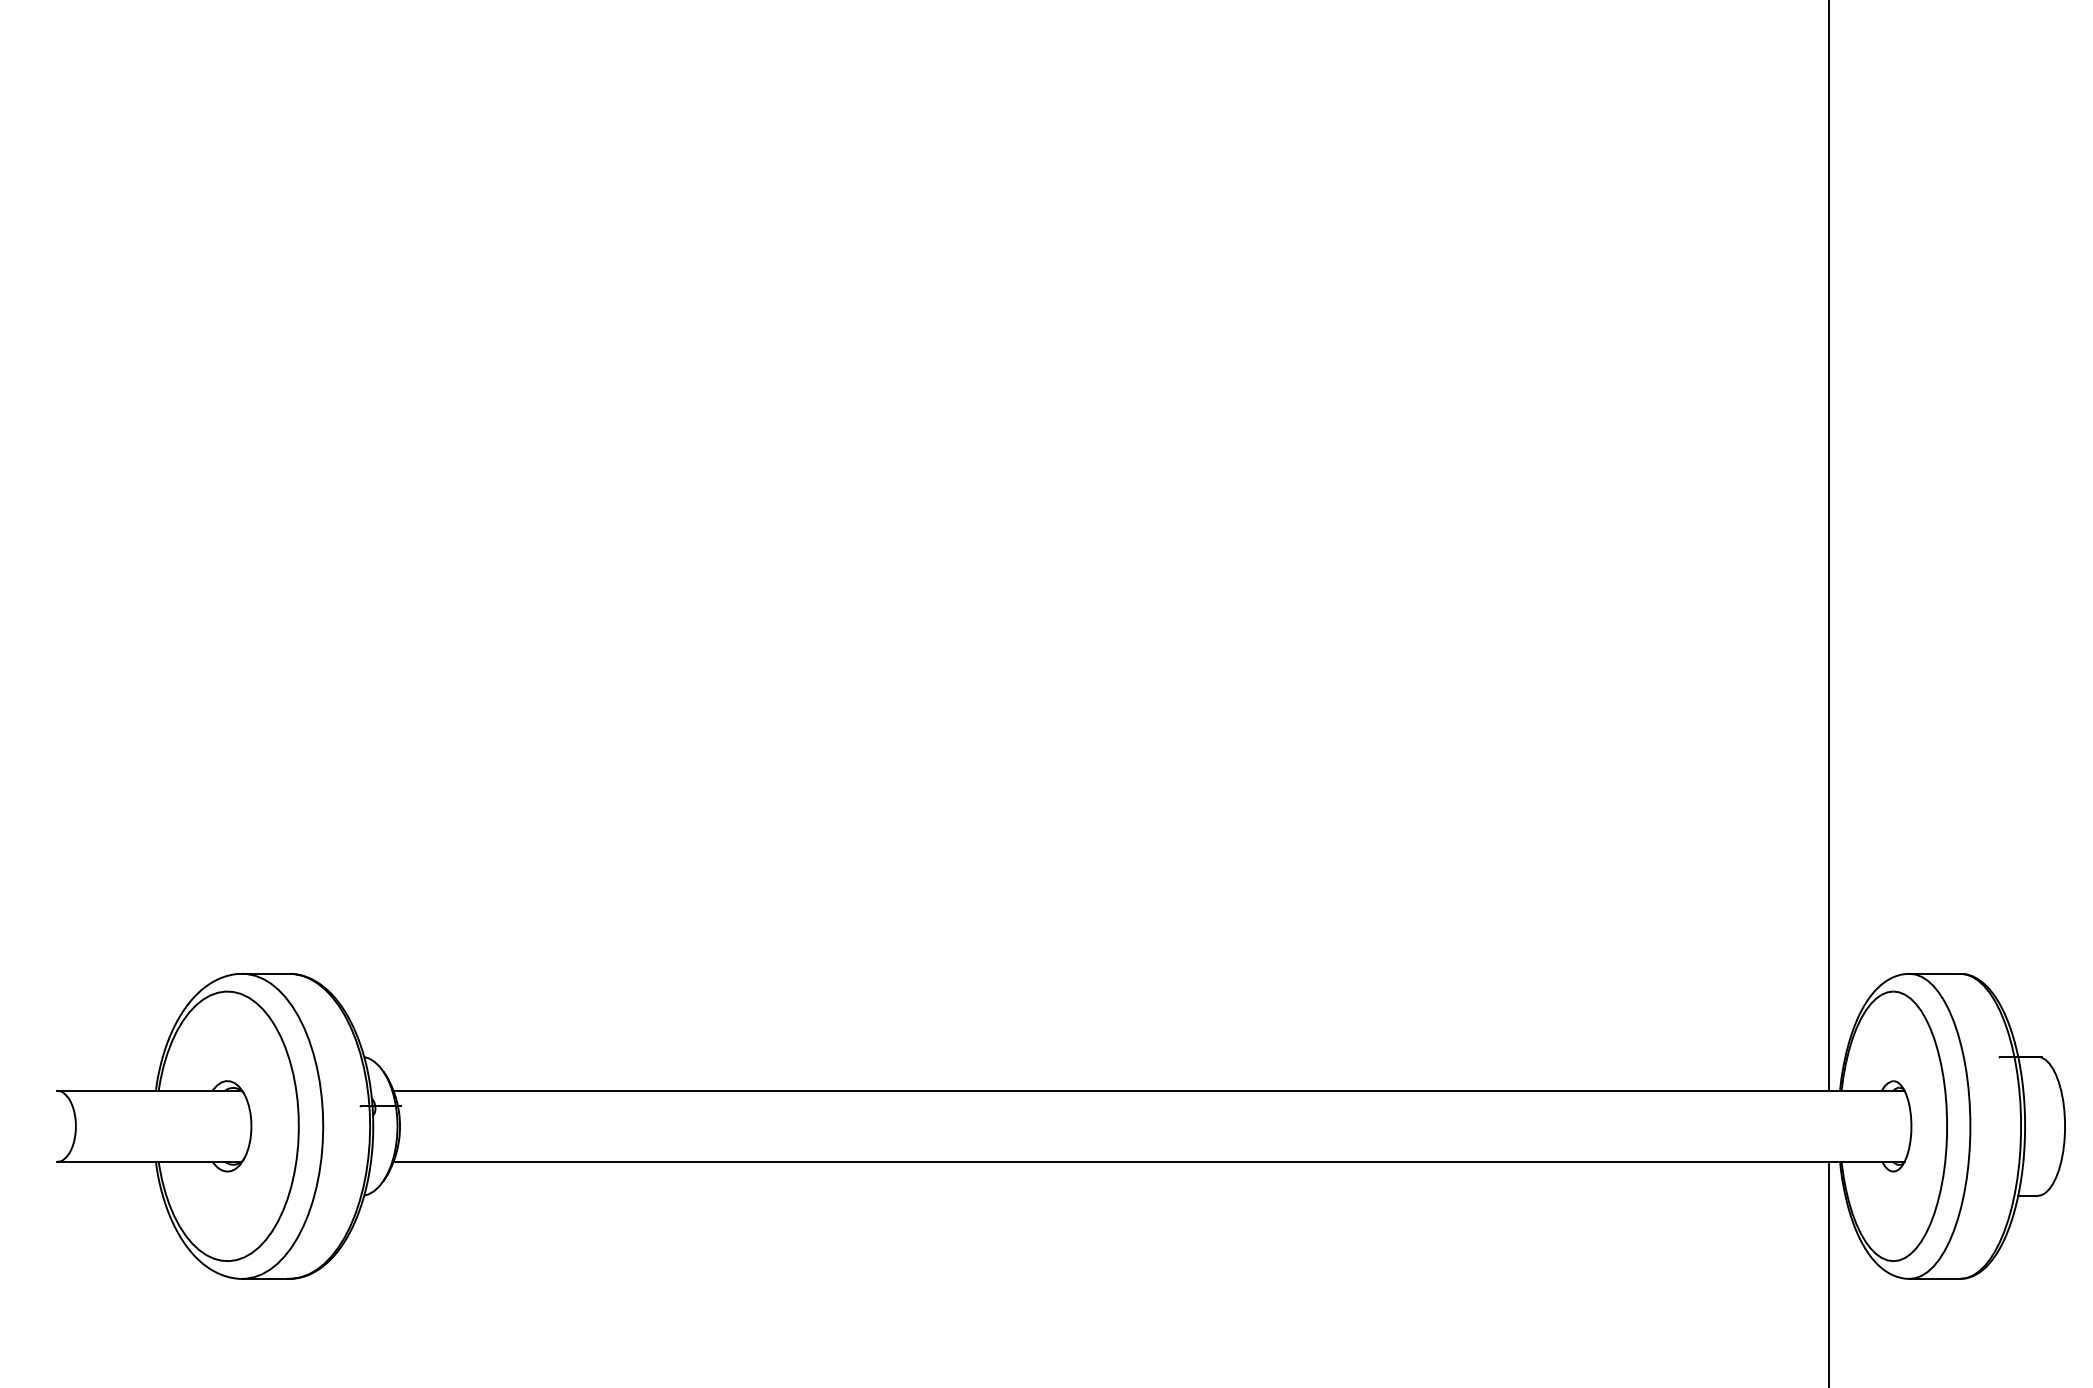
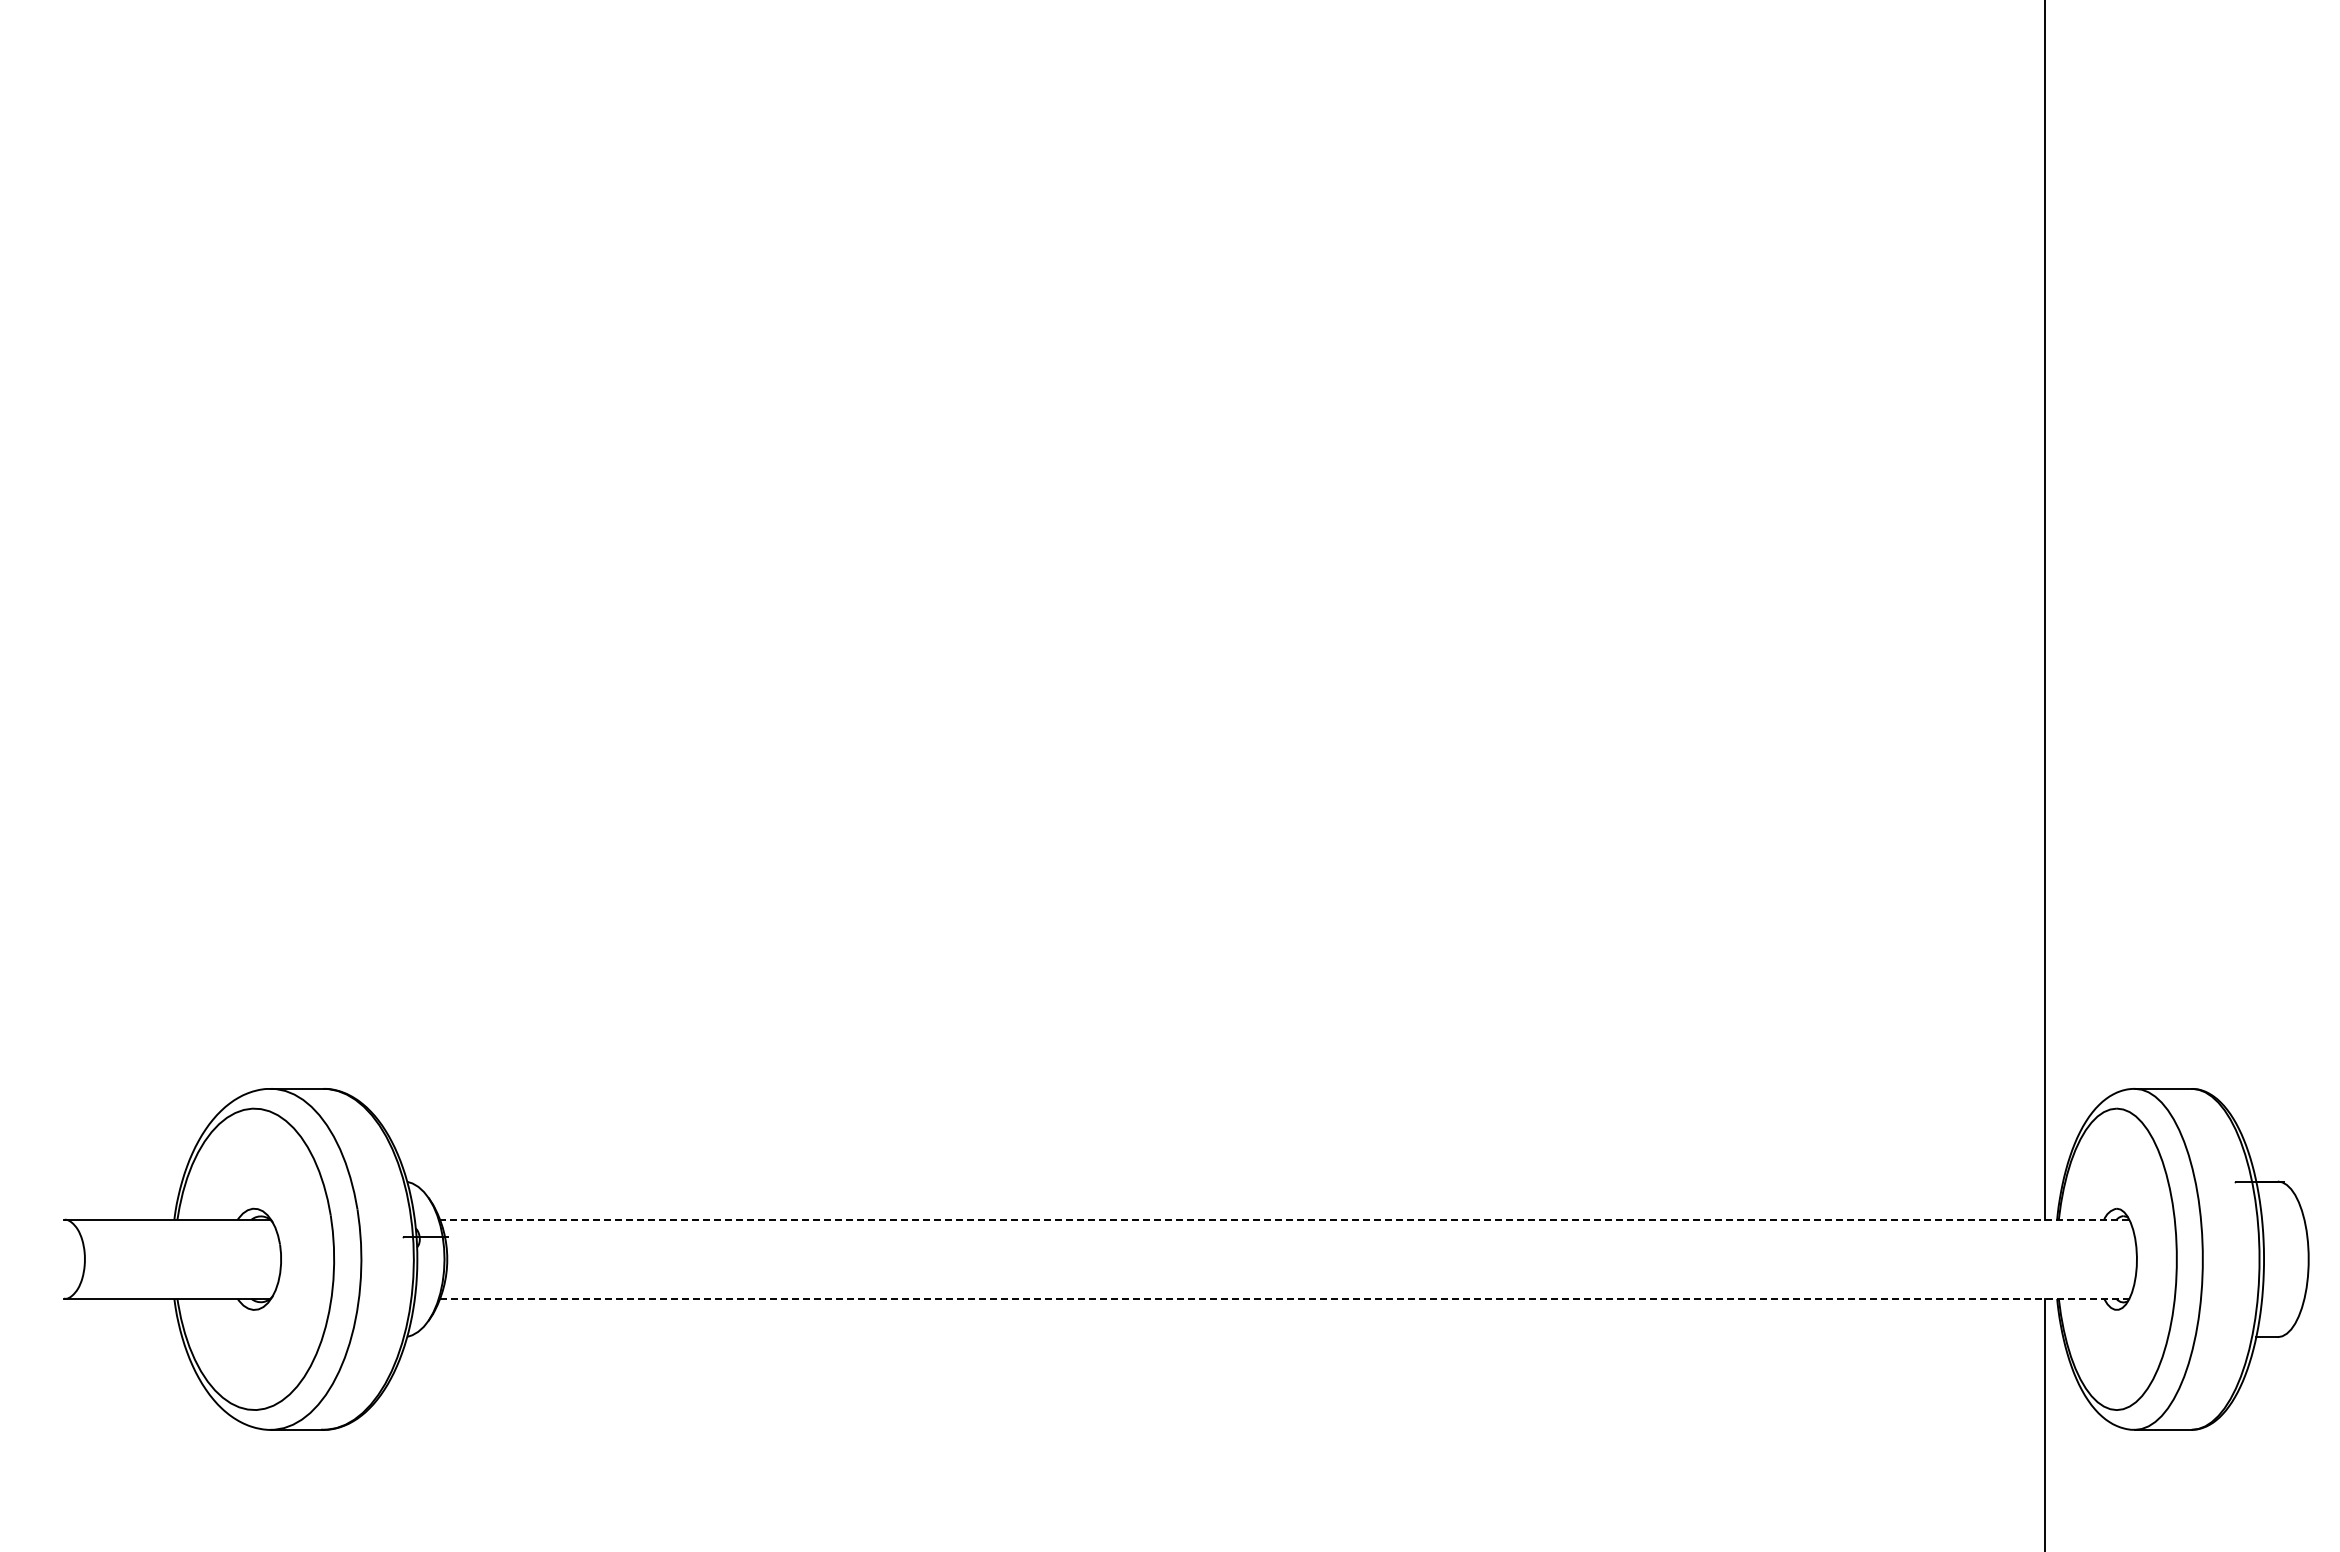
line: (1148, 1090) -> (1284, 1219), solid -> dashed
line: (1148, 1161) -> (1284, 1298), solid -> dashed

